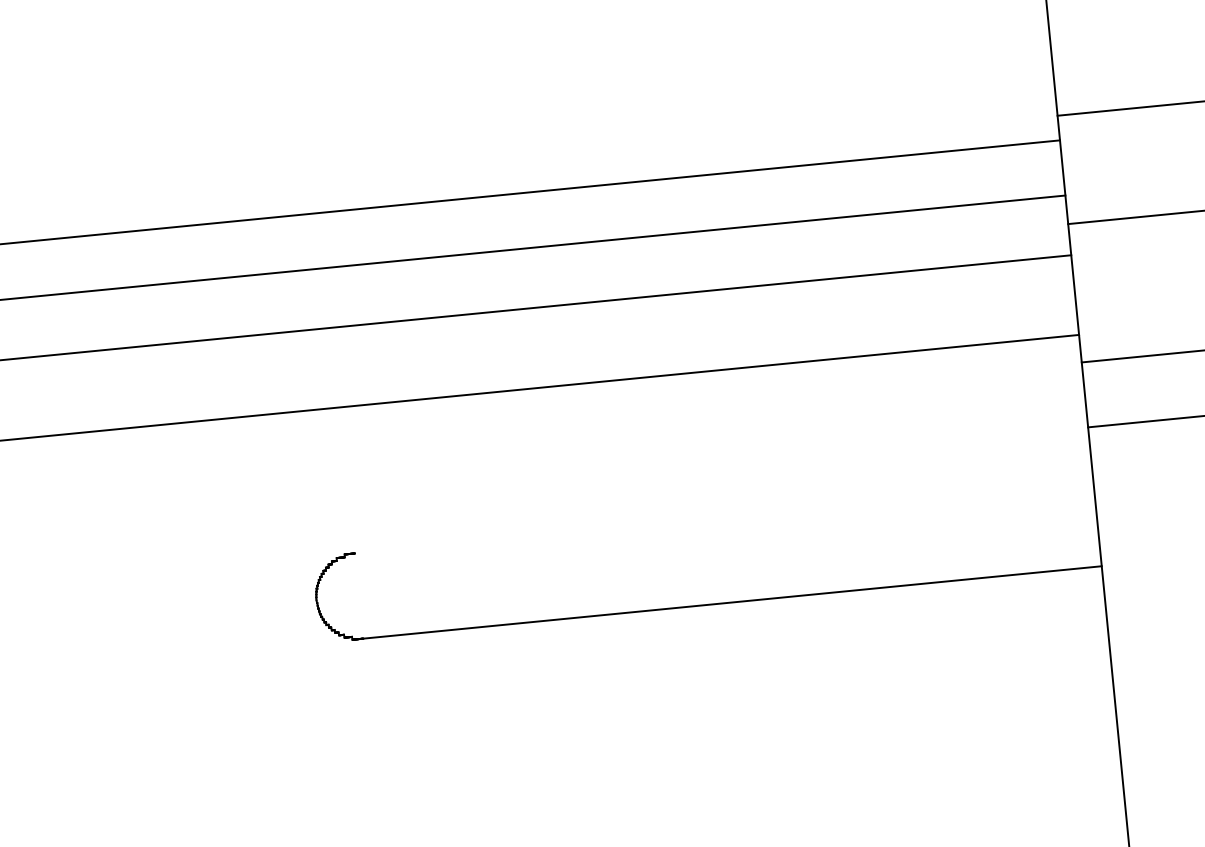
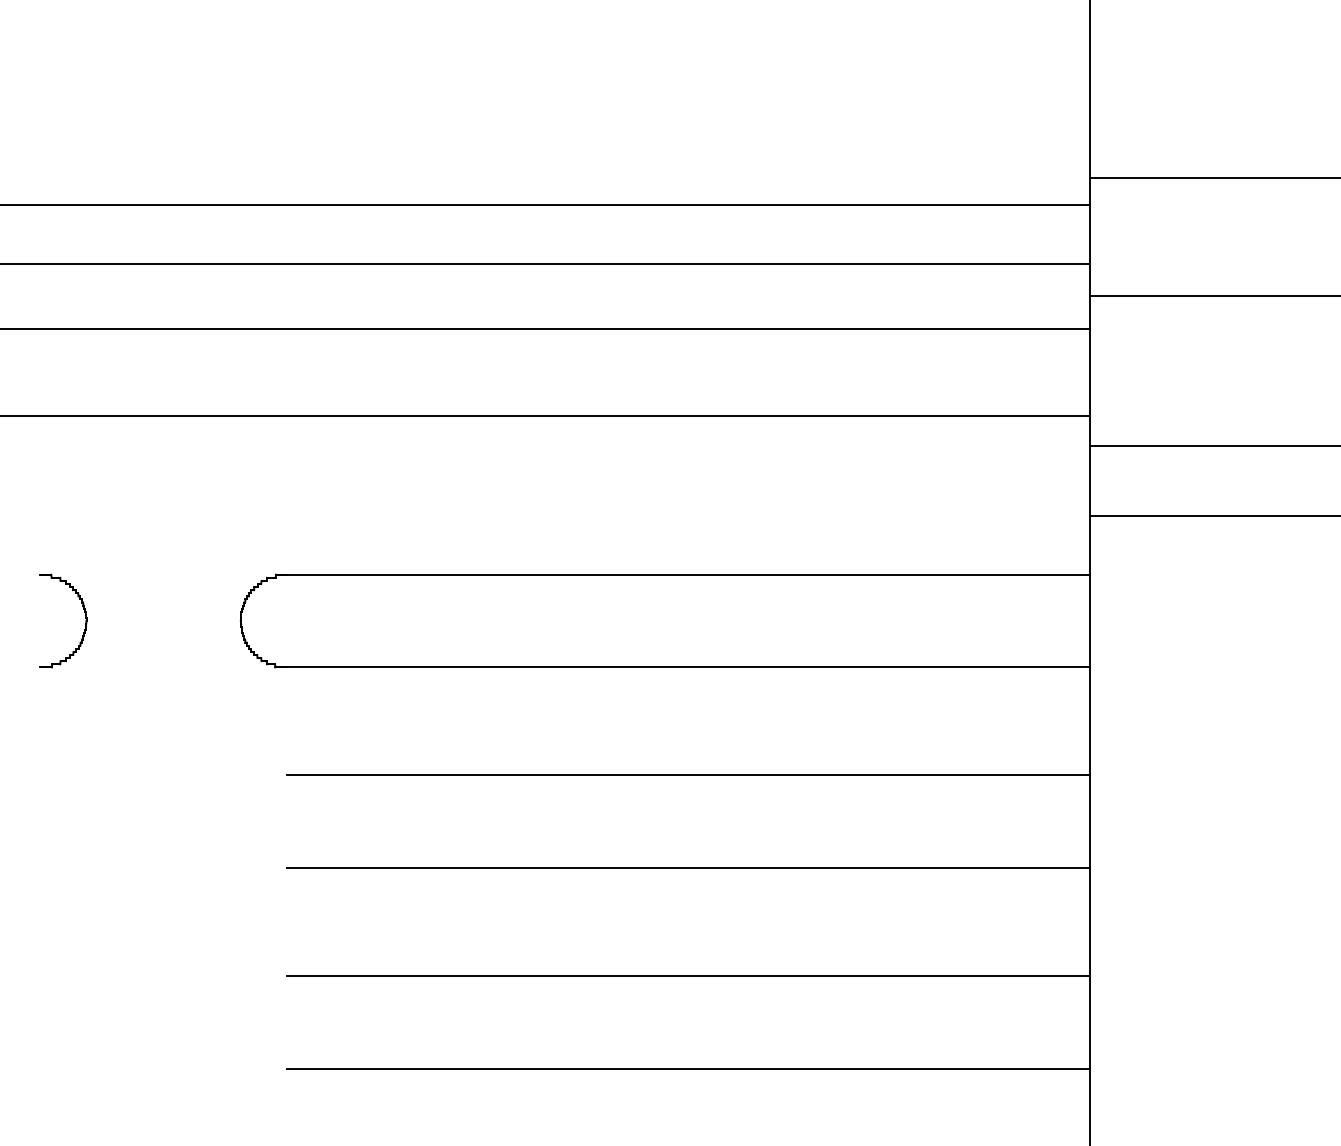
line: (724, 517) -> (688, 574), added
part: (173, 613) -> (85, 620), added
line: (742, 701) -> (688, 775), added
line: (750, 786) -> (688, 867), added

